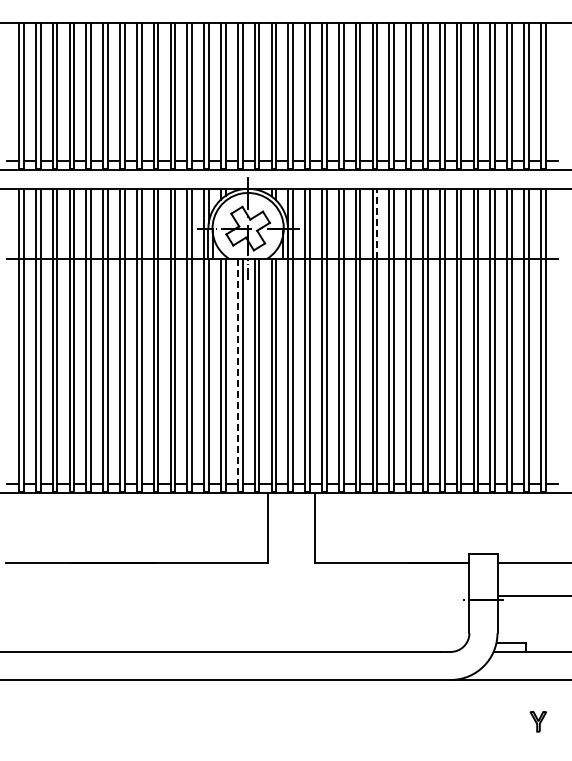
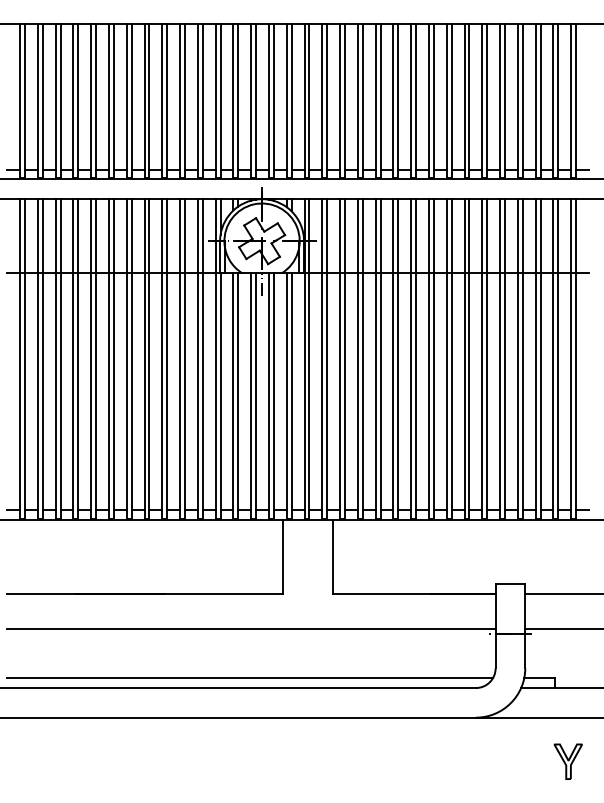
line: (377, 223) -> (398, 235), dashed -> solid
line: (237, 371) -> (250, 391), dashed -> solid
line: (237, 595) -> (250, 628), added
line: (236, 642) -> (249, 678), added
part: (538, 721) -> (568, 761), size x1.67

